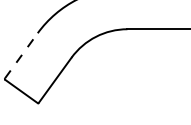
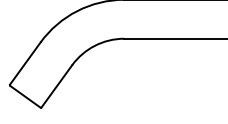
line: (21, 55) -> (25, 63), dashed -> solid

